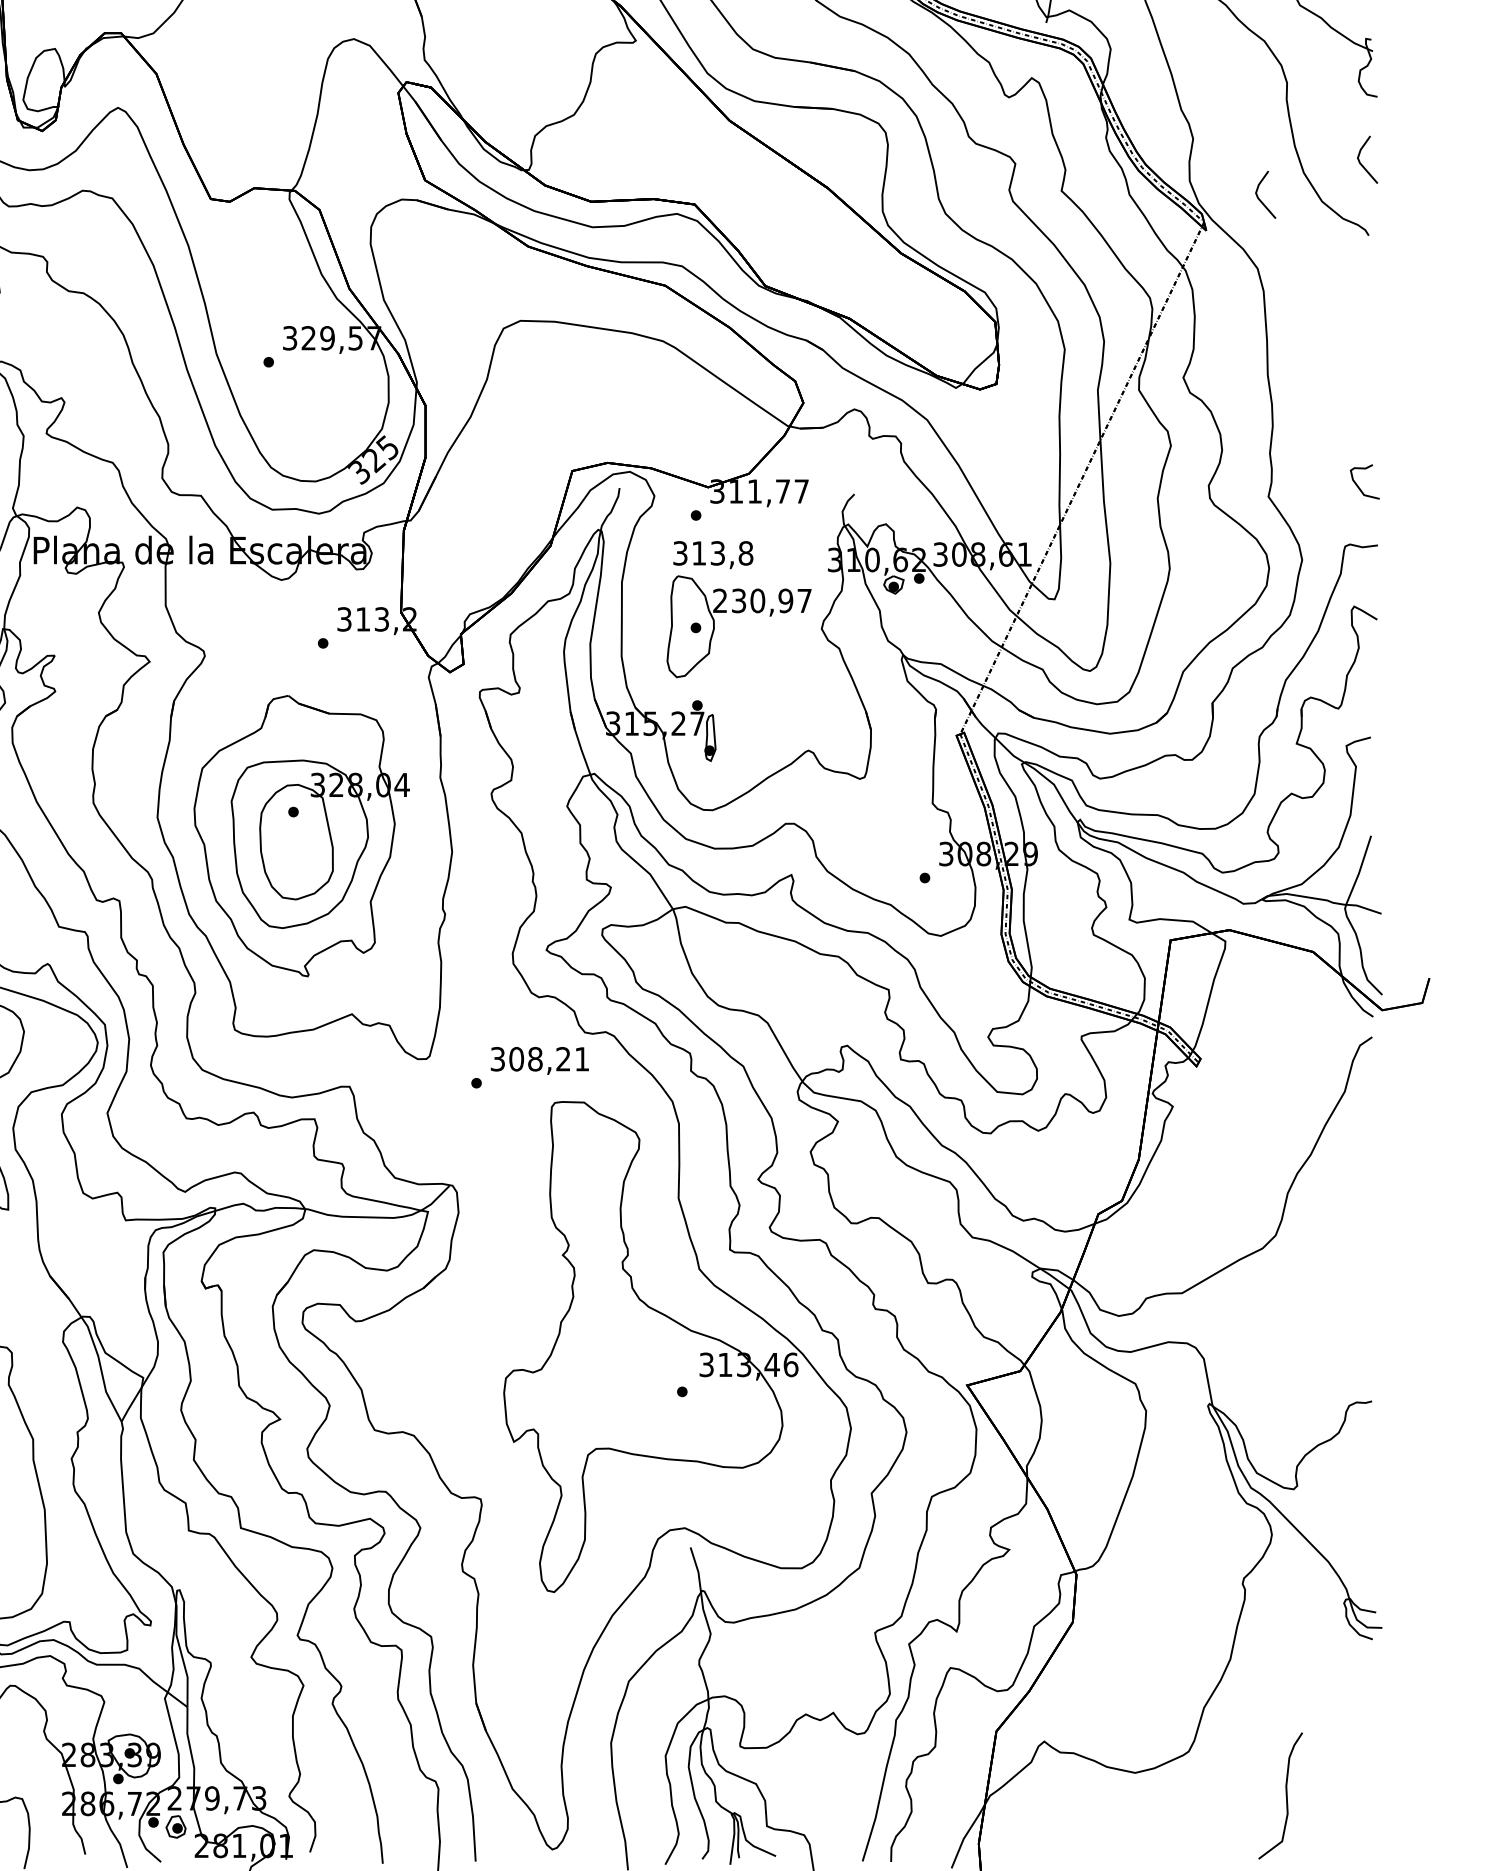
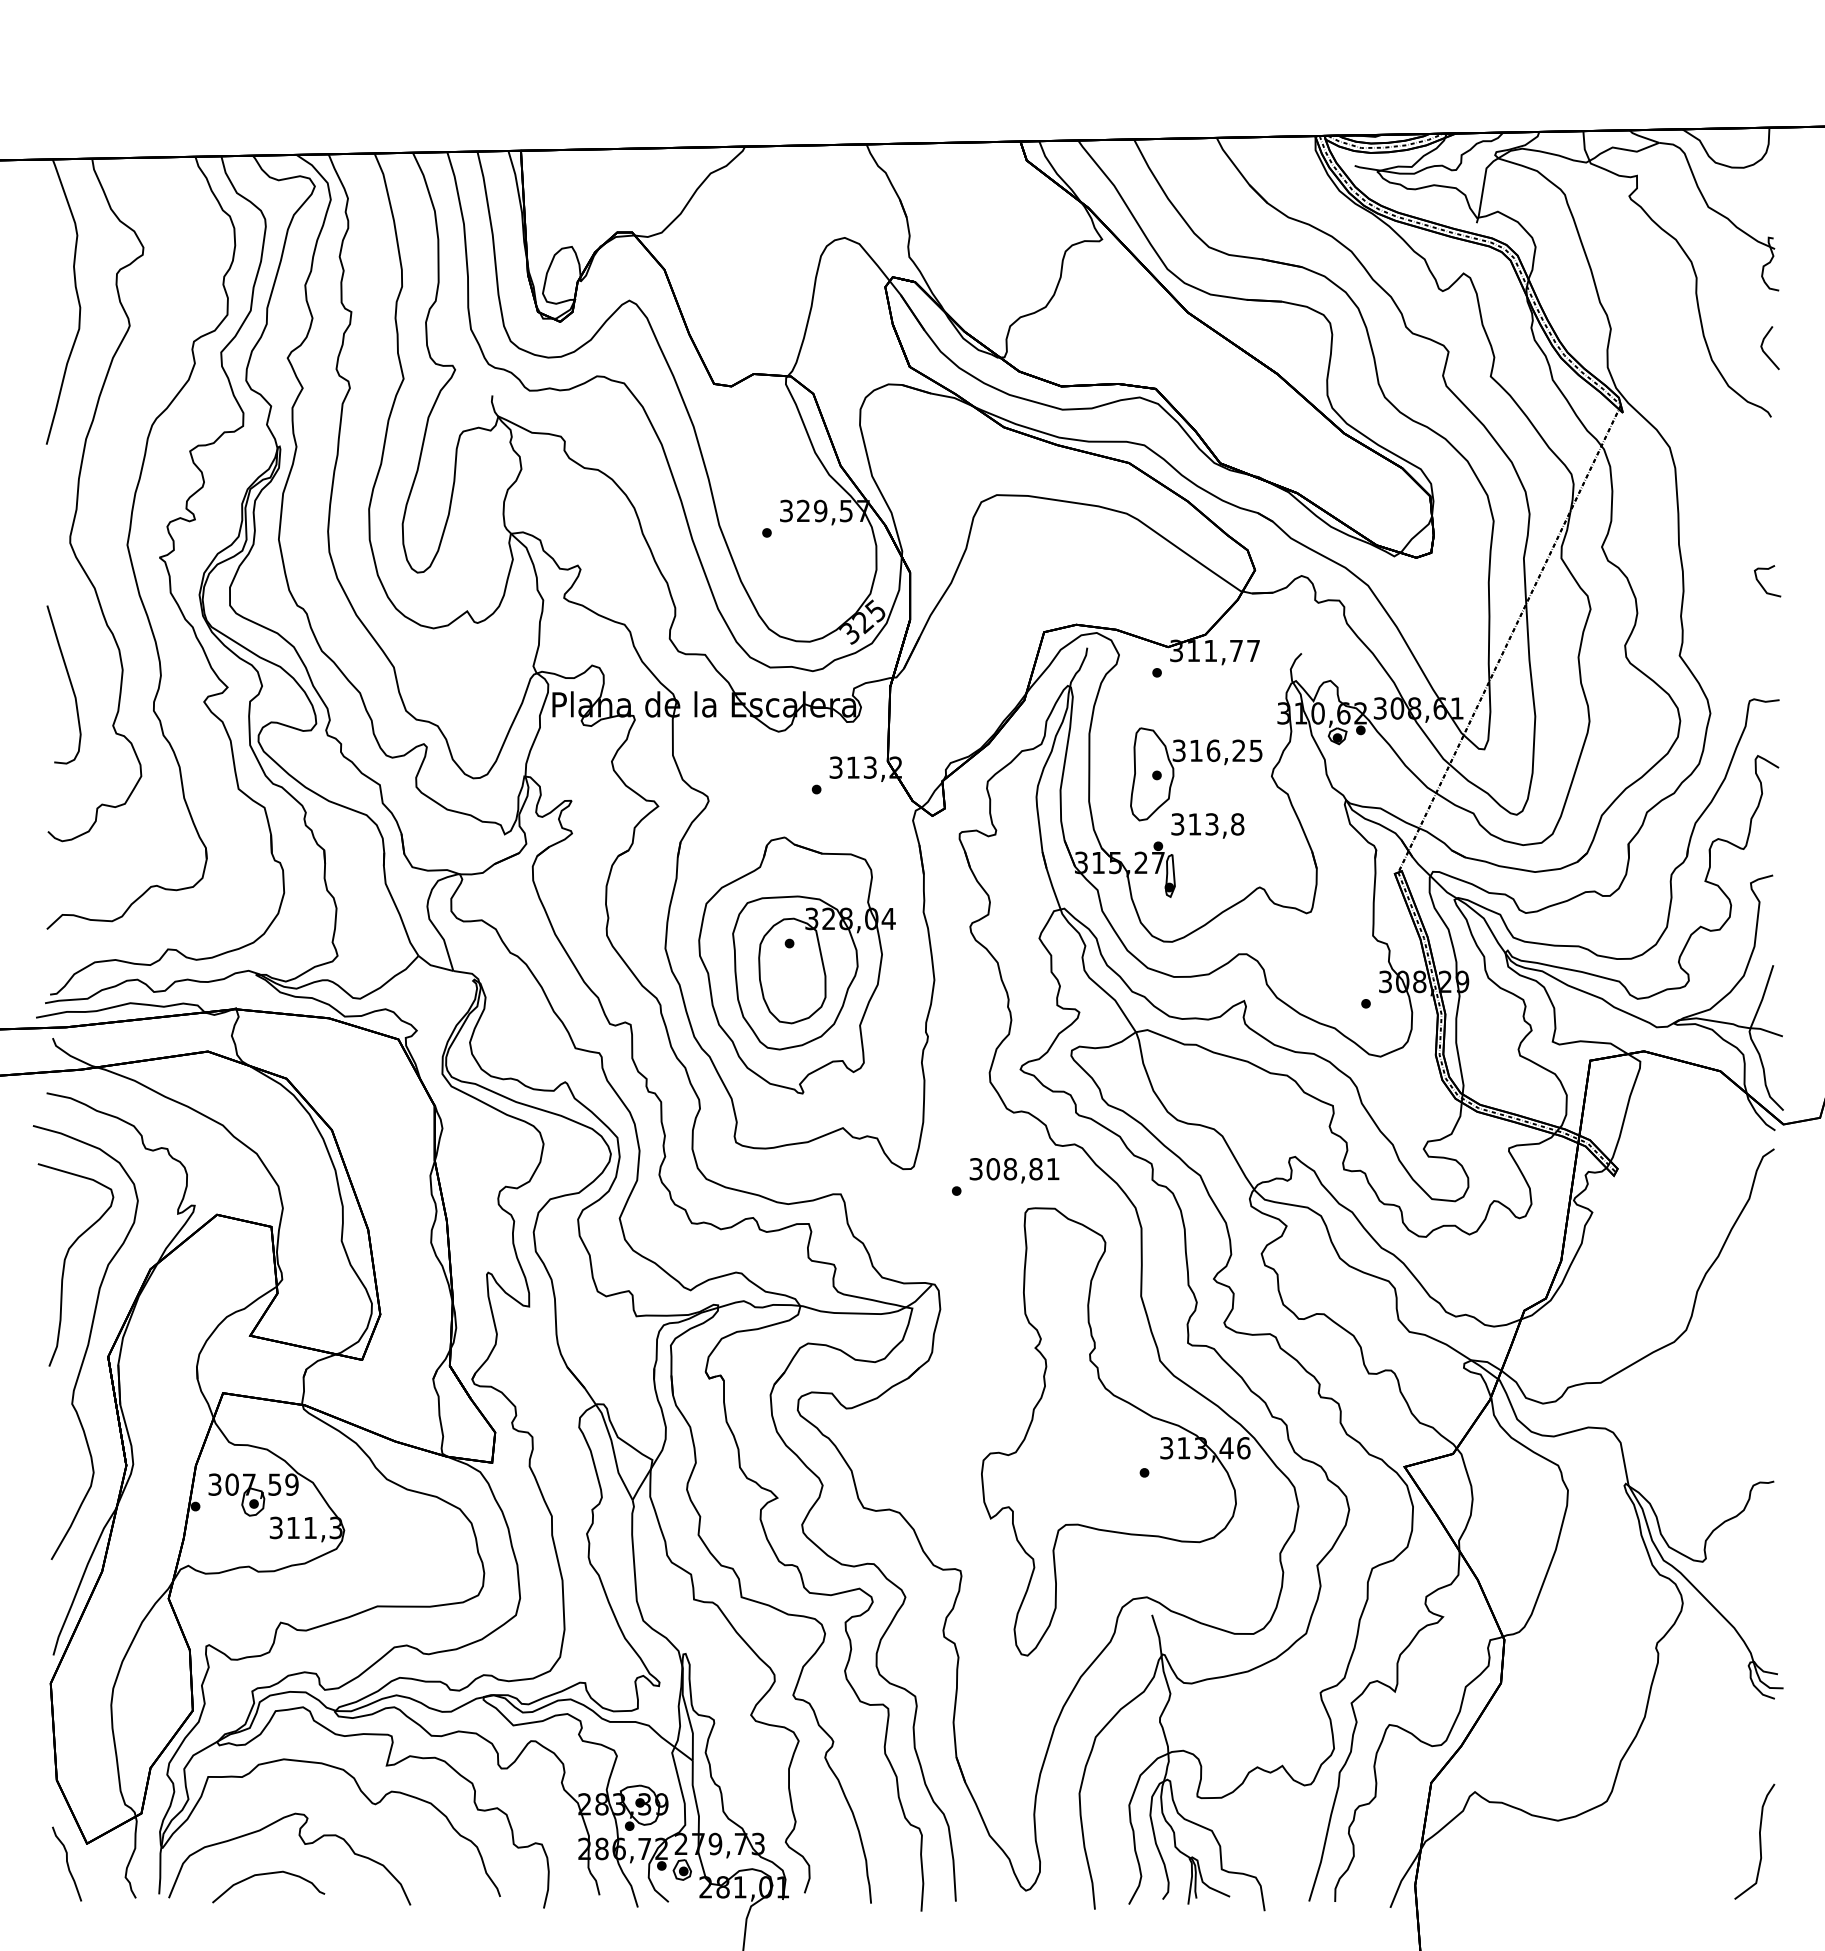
line: (1260, 199) -> (1672, 384), removed
curve: (1358, 484) -> (1761, 583), moved
text: (712, 554) -> (1207, 825), moved
text: (762, 600) -> (1217, 750), 230,97 -> 316,25
text: (562, 1059) -> (1035, 1169), 308,21 -> 308,81
curve: (1285, 1795) -> (1759, 1841), moved

